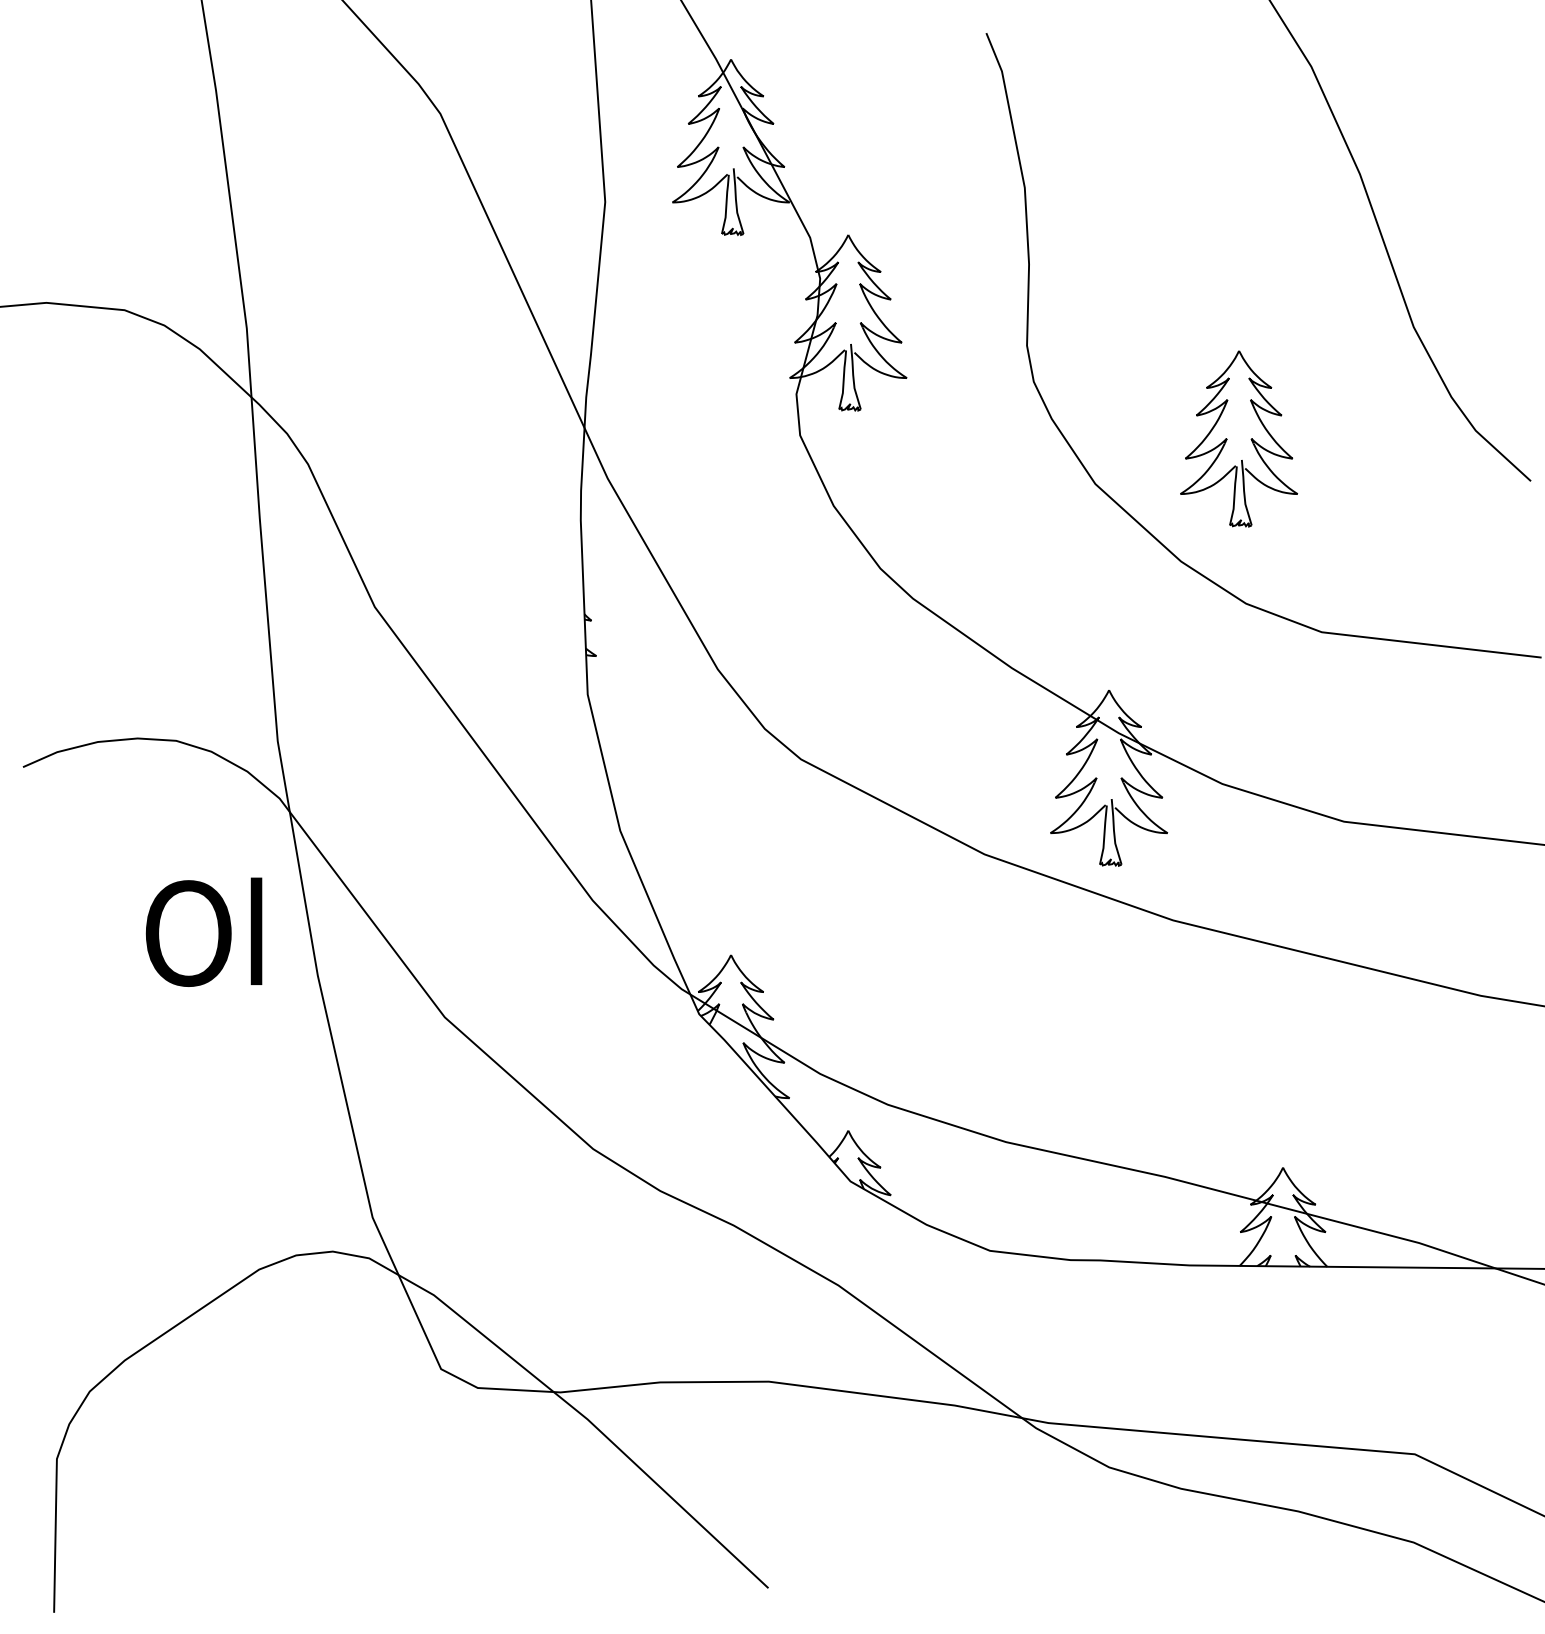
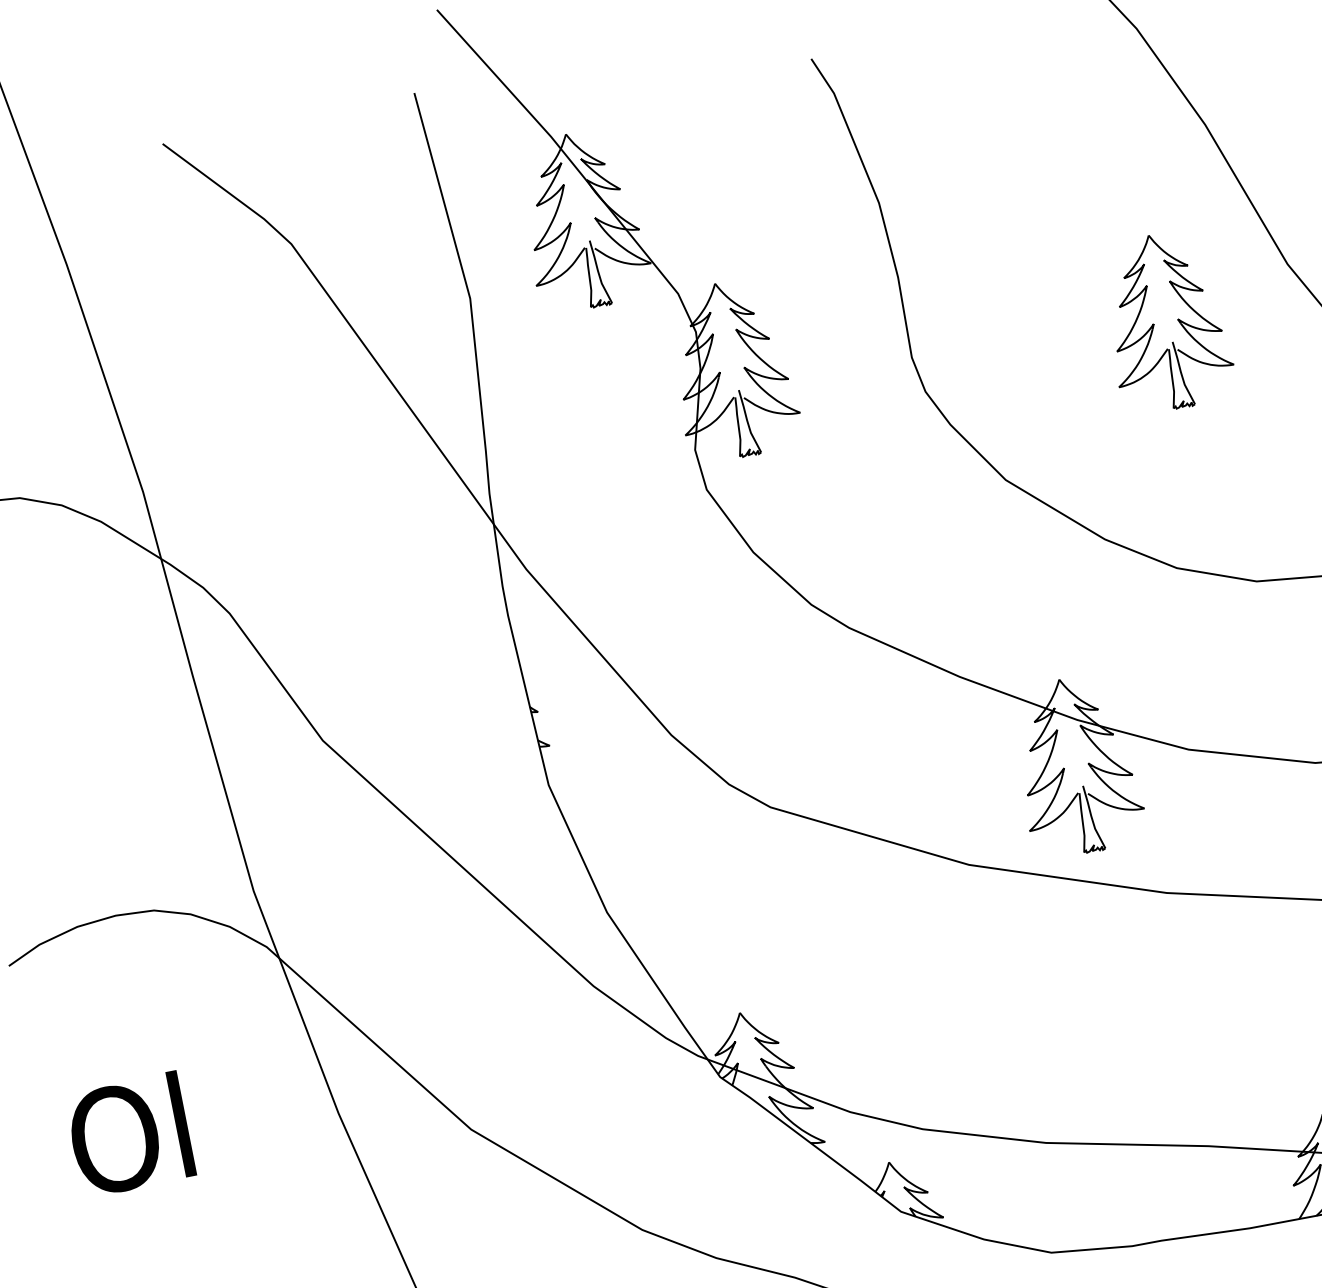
part: (1238, 438) -> (1165, 321), moved
text: (203, 931) -> (129, 1134), moved

